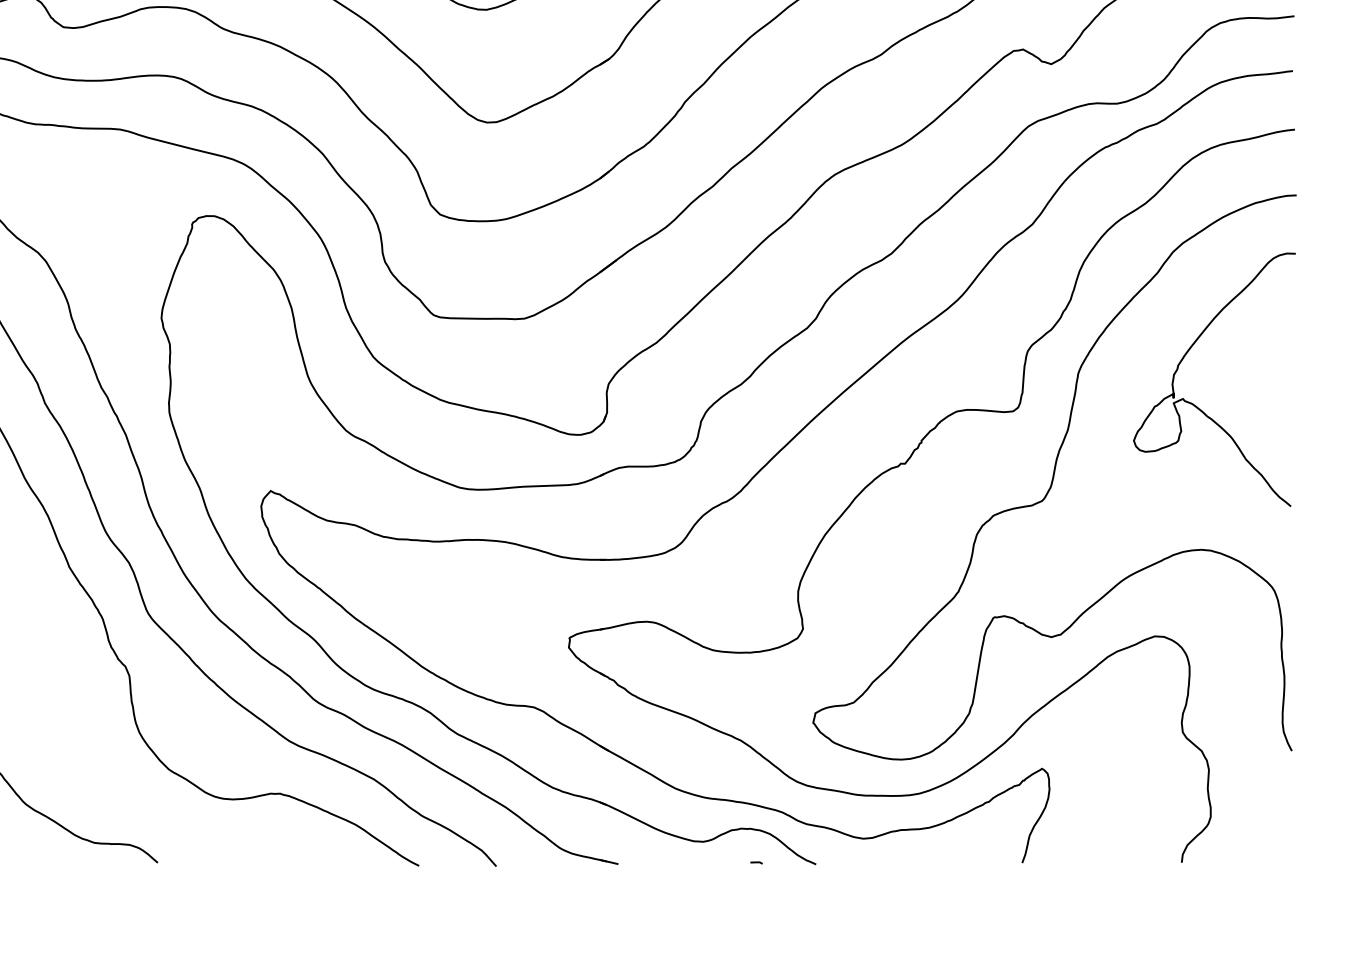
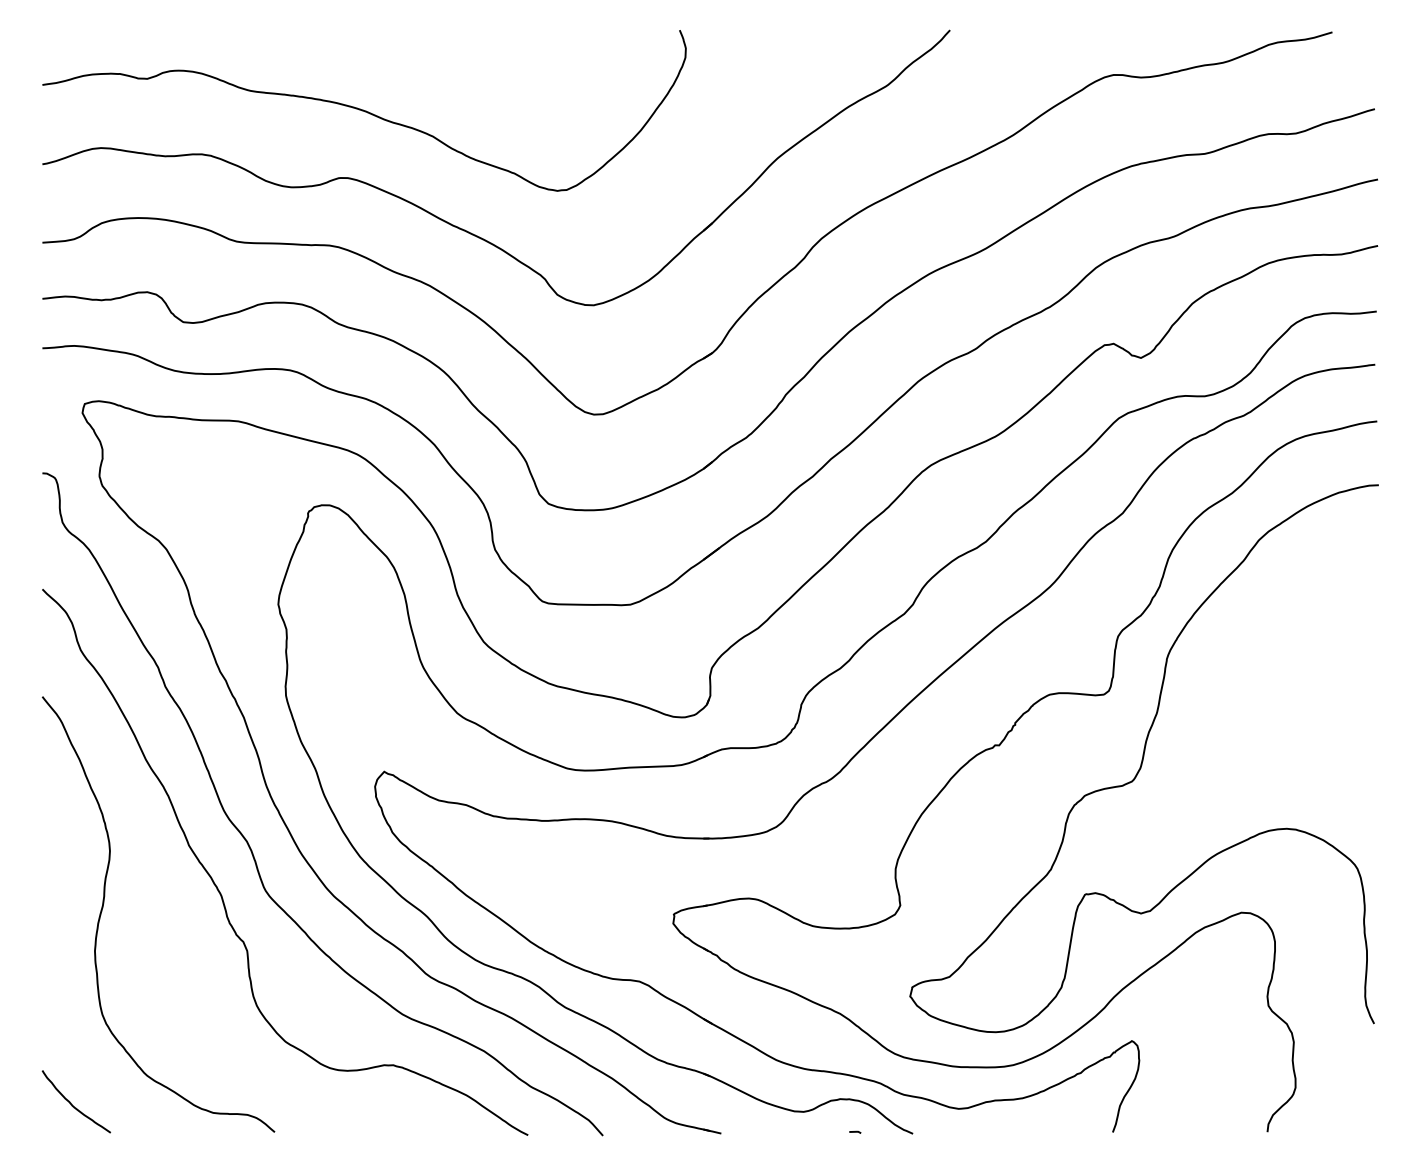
curve: (1193, 403) -> (1278, 686), removed

